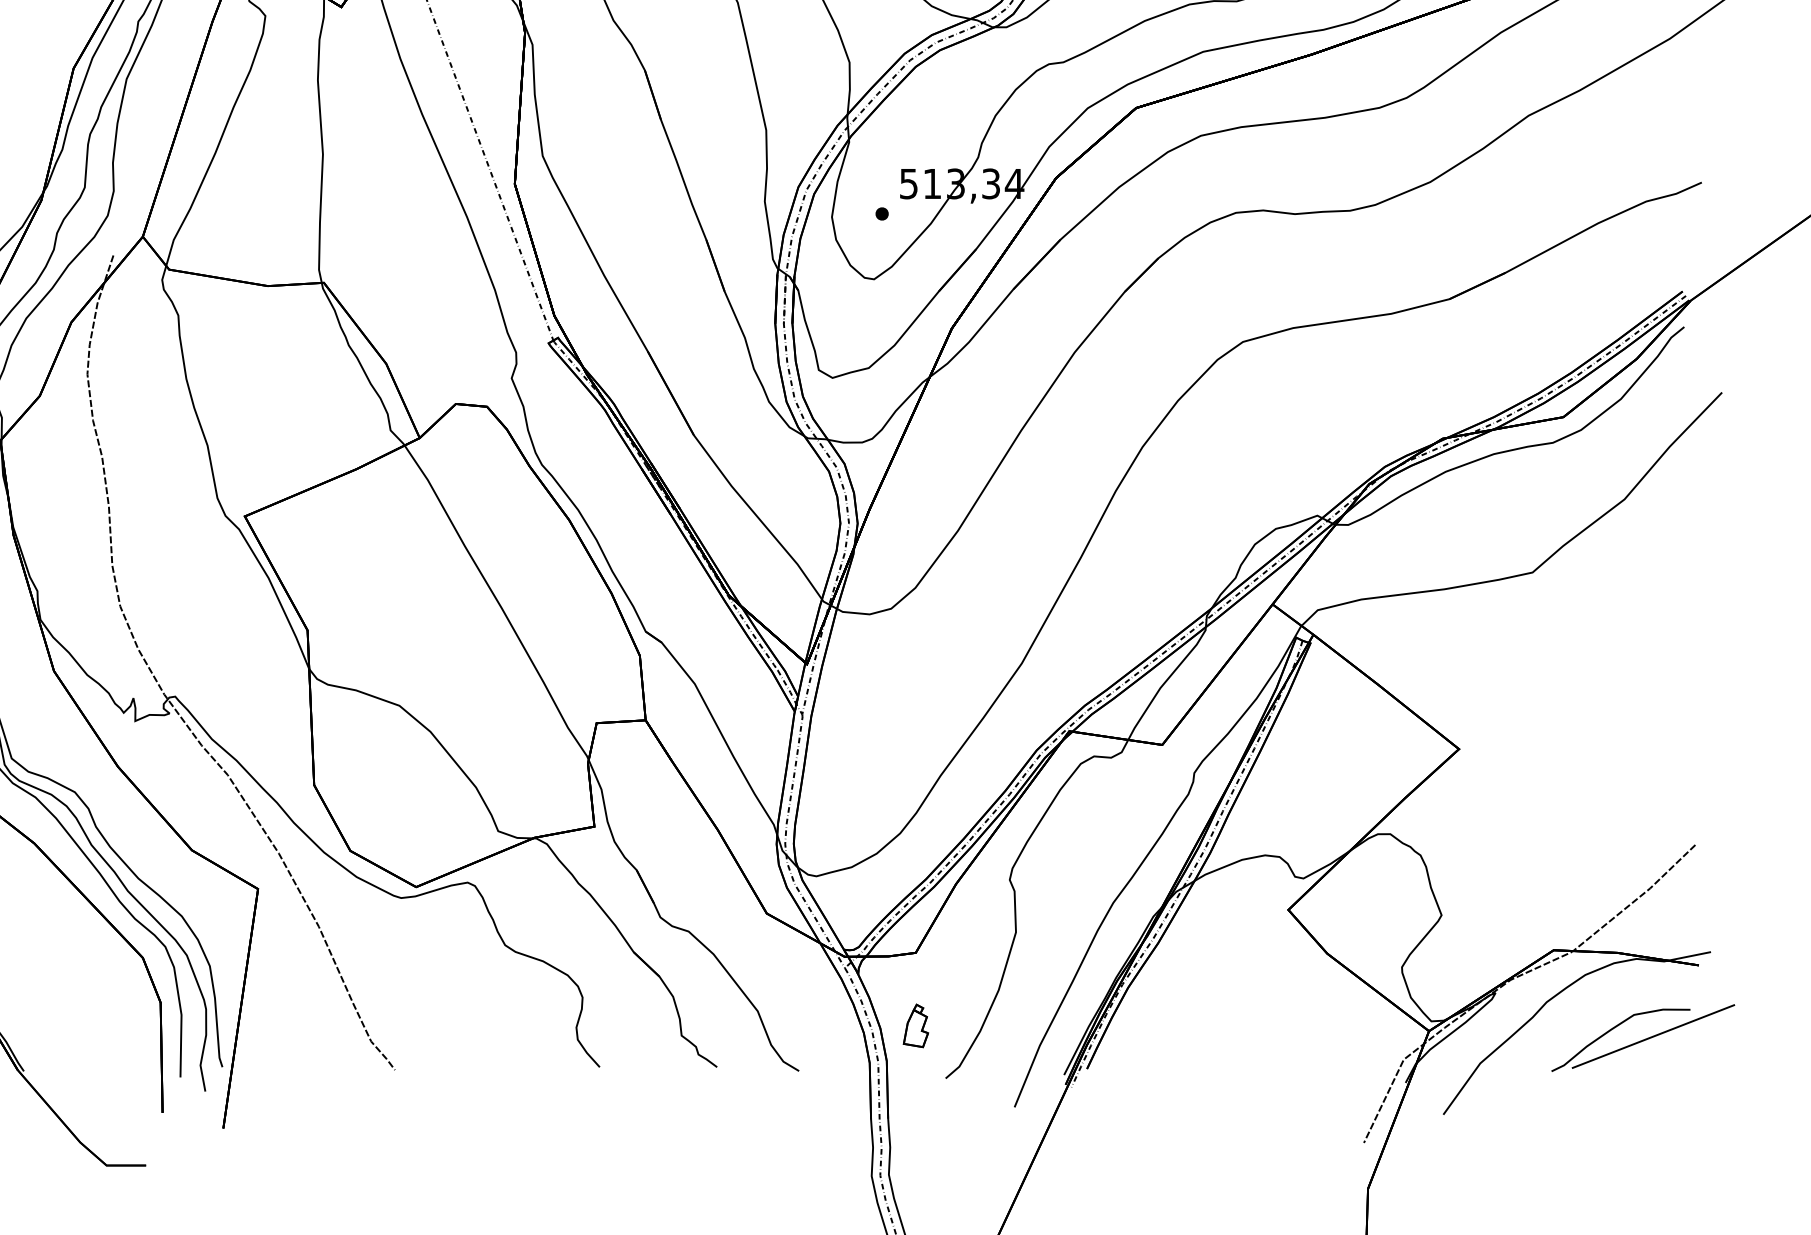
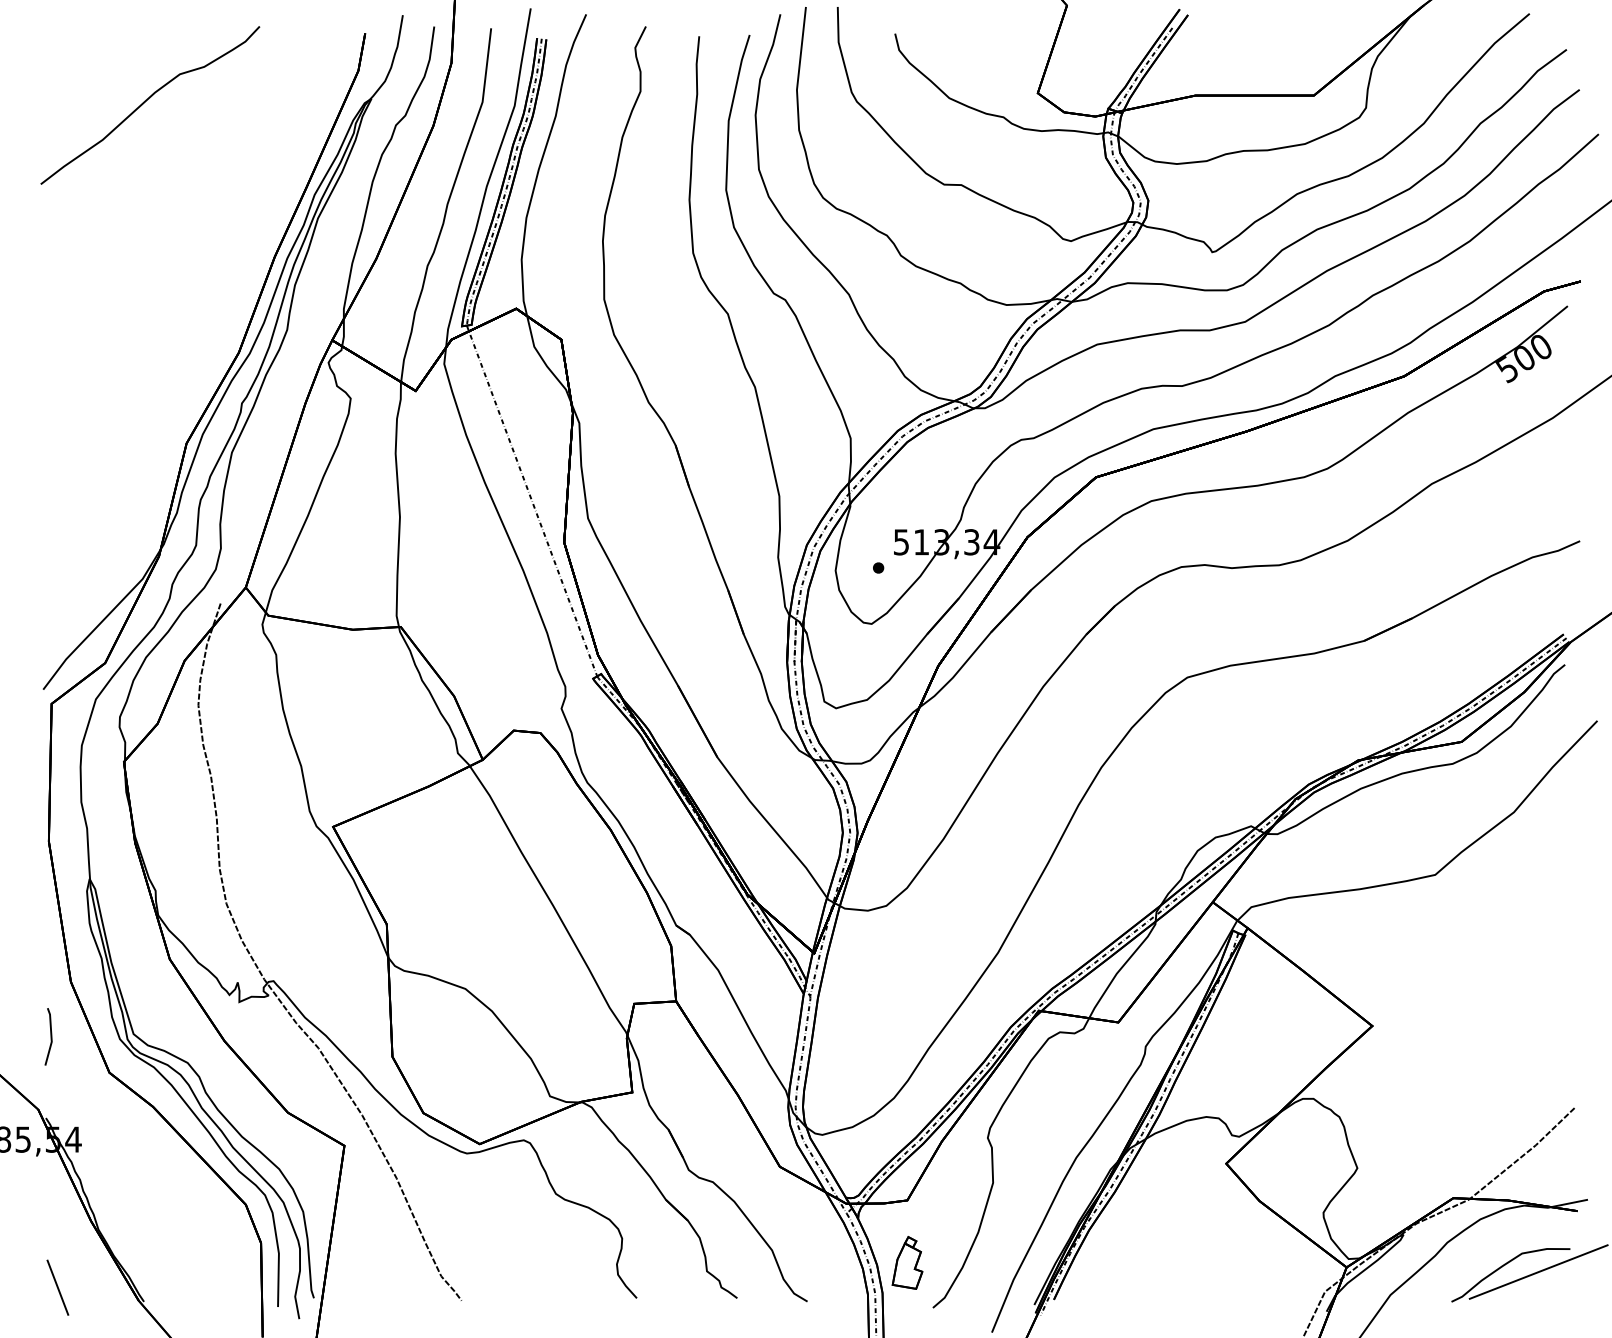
part: (915, 1025) -> (907, 1262), size x1.43

